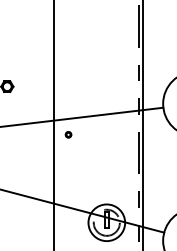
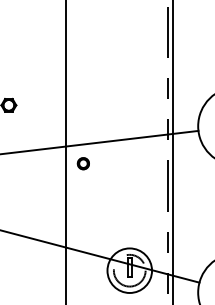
part: (67, 134) -> (82, 163), size x1.67

